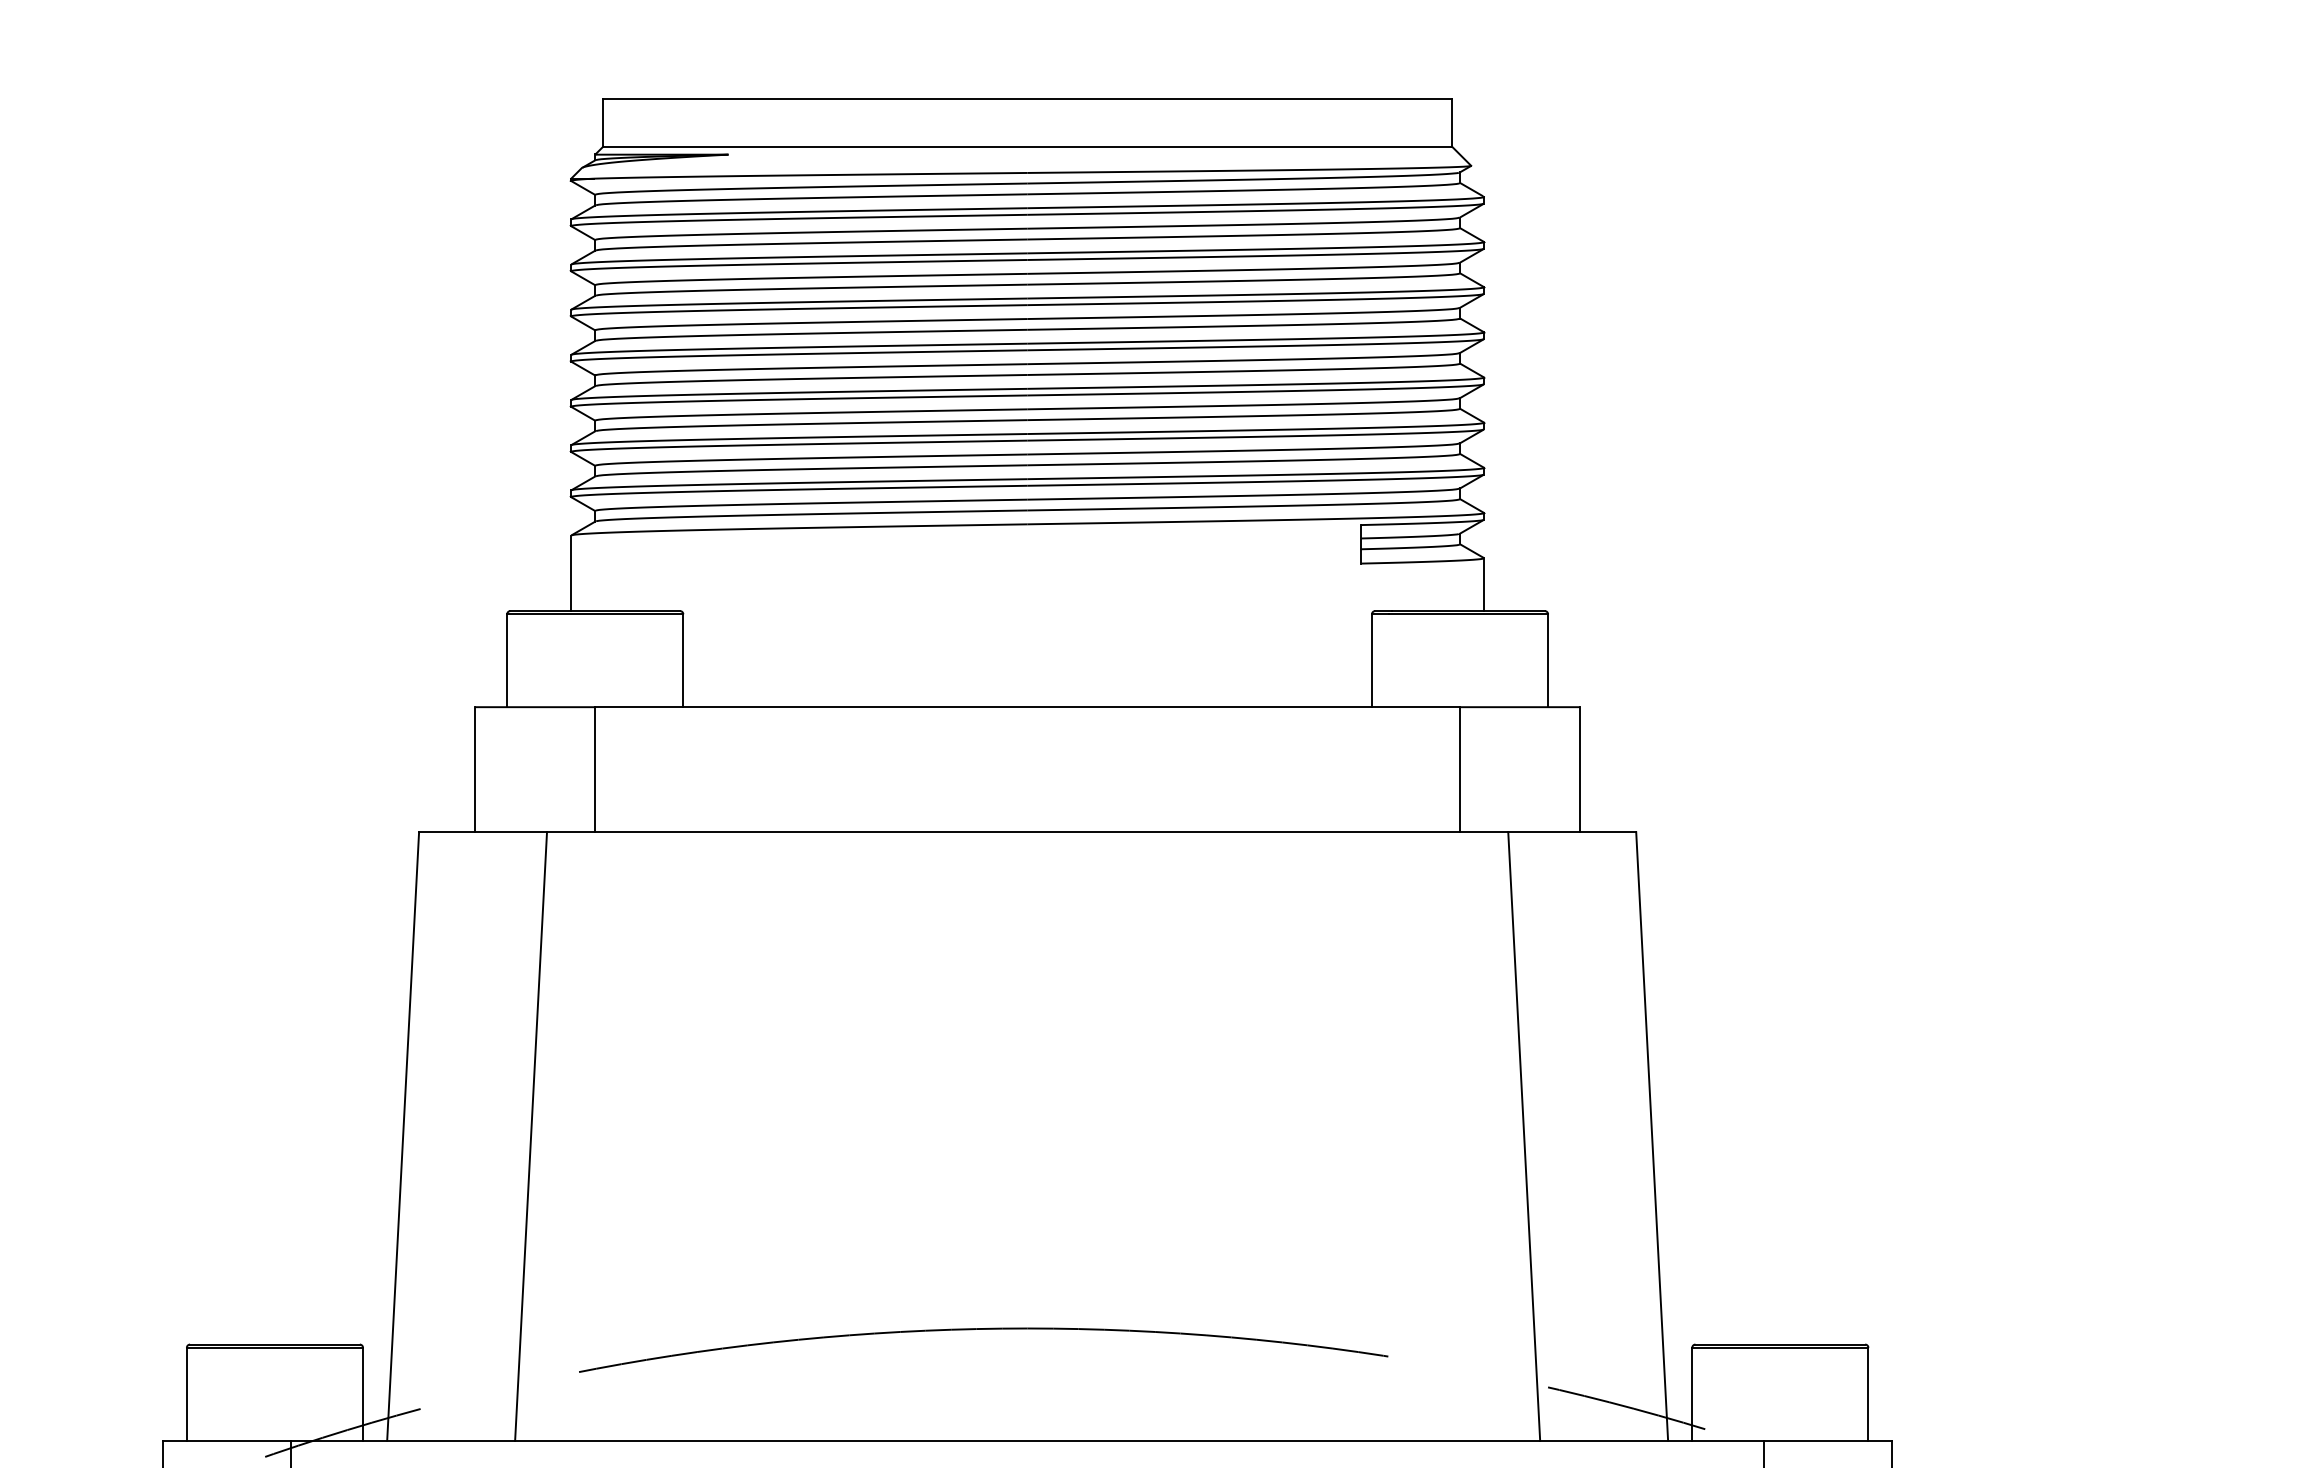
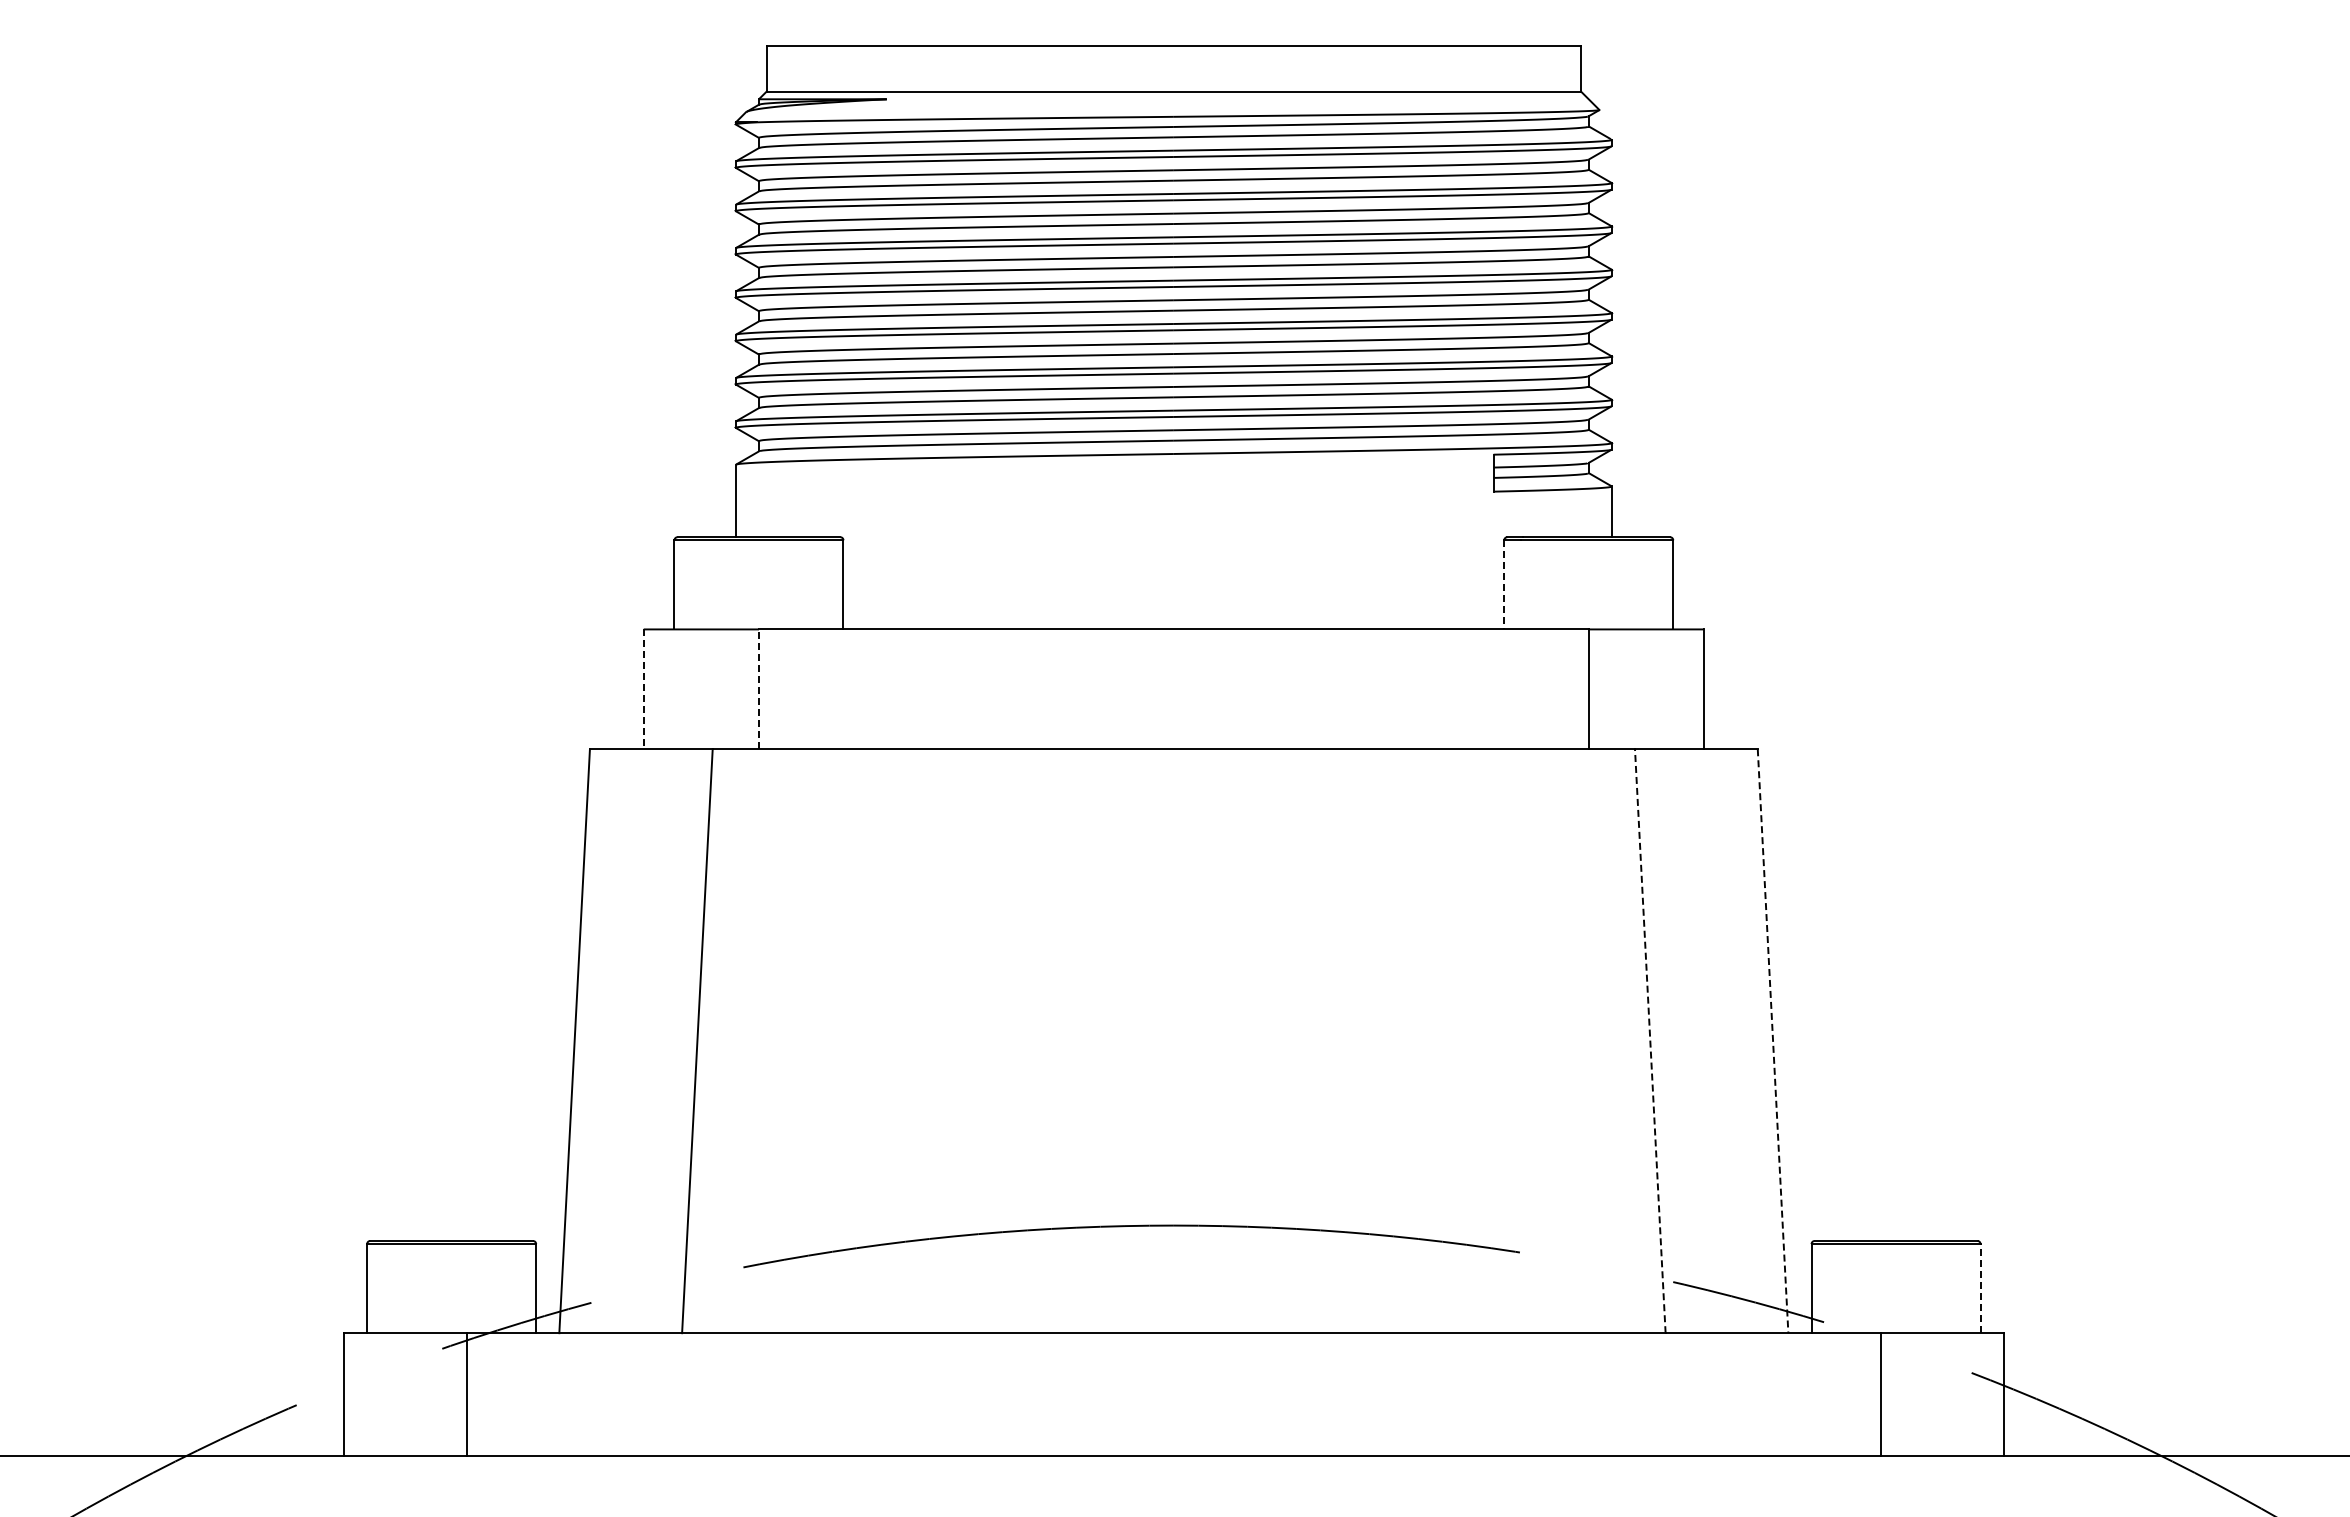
line: (1372, 660) -> (1504, 584), solid -> dashed
line: (474, 769) -> (643, 689), solid -> dashed
line: (594, 769) -> (758, 689), solid -> dashed
line: (1524, 1135) -> (1650, 1040), solid -> dashed
line: (1652, 1136) -> (1773, 1041), solid -> dashed
line: (1868, 1394) -> (1980, 1288), solid -> dashed

